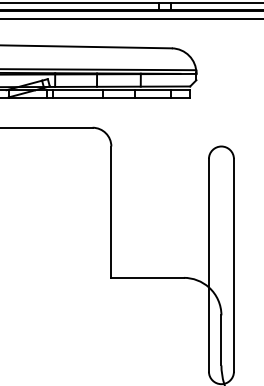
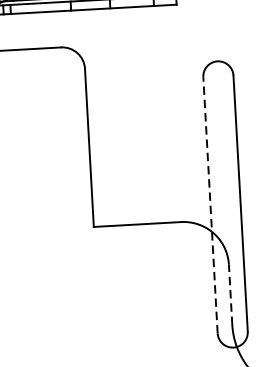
line: (208, 264) -> (209, 204), solid -> dashed
line: (221, 339) -> (230, 293), solid -> dashed

